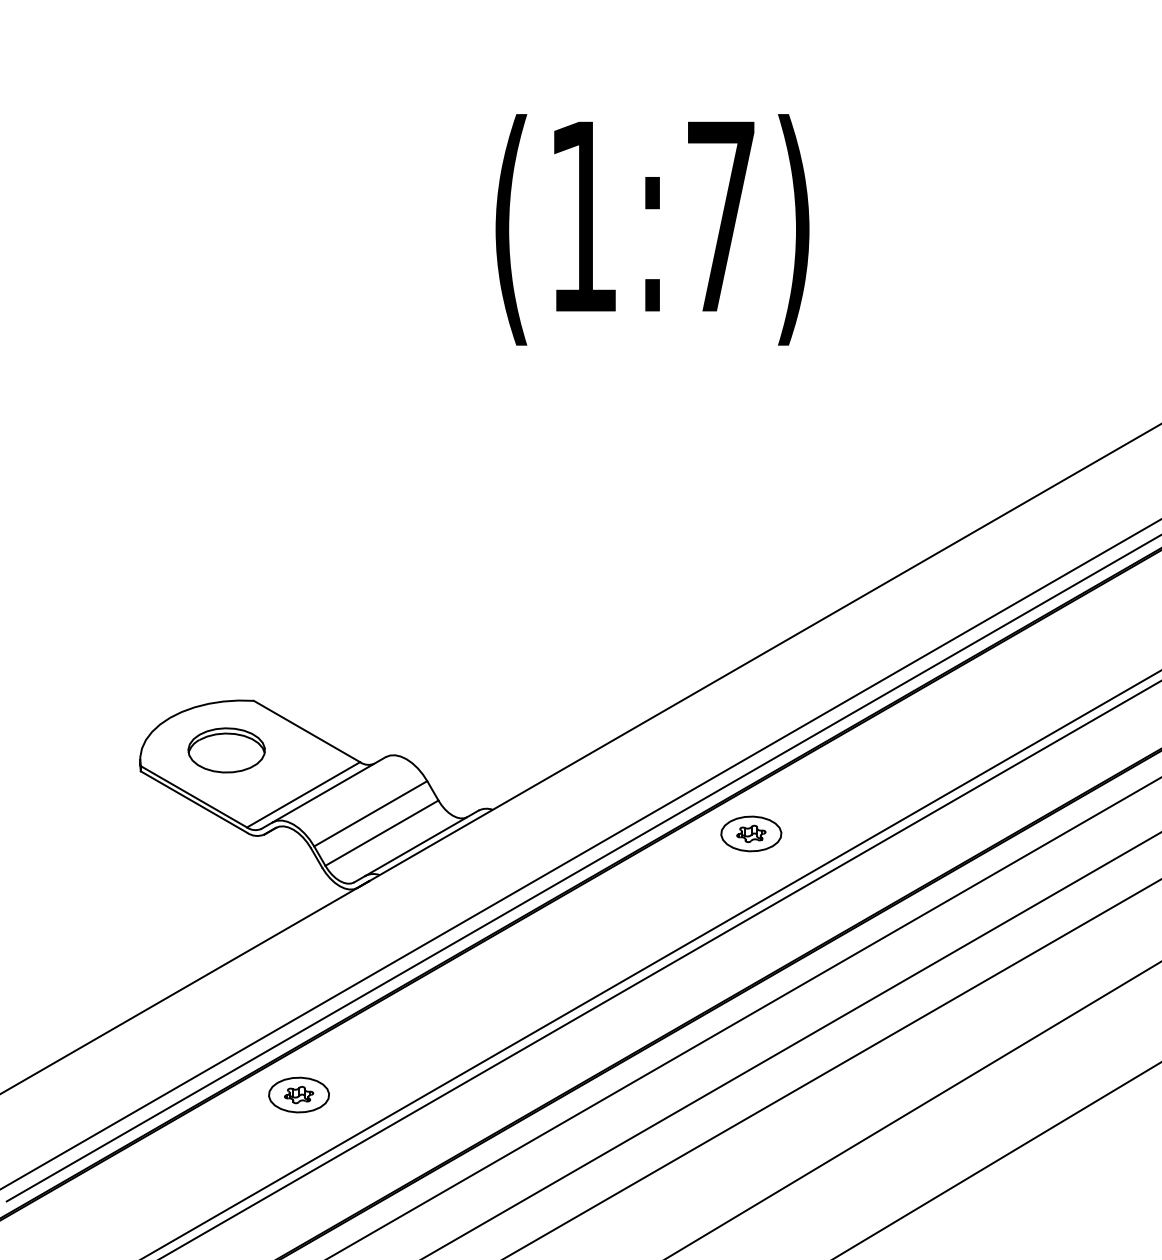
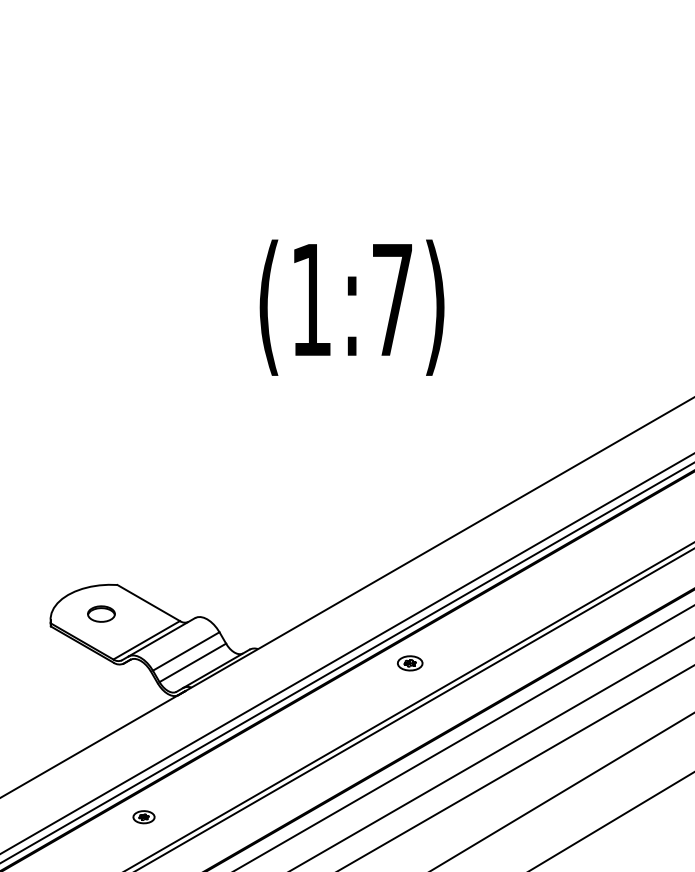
part: (226, 749) -> (101, 613), size x0.6
part: (750, 834) -> (409, 663), size x0.7
part: (298, 1095) -> (143, 817), size x0.6

